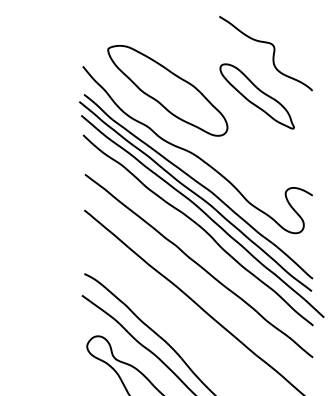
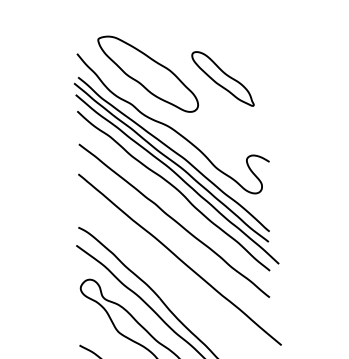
curve: (272, 56) -> (235, 45), removed

